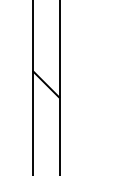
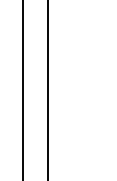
hatch: (45, 83) -> (35, 66), removed

